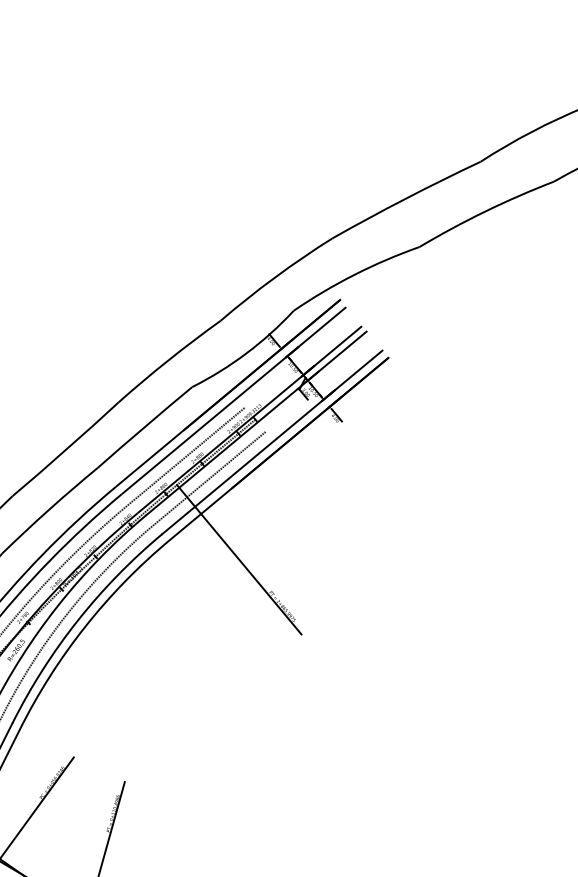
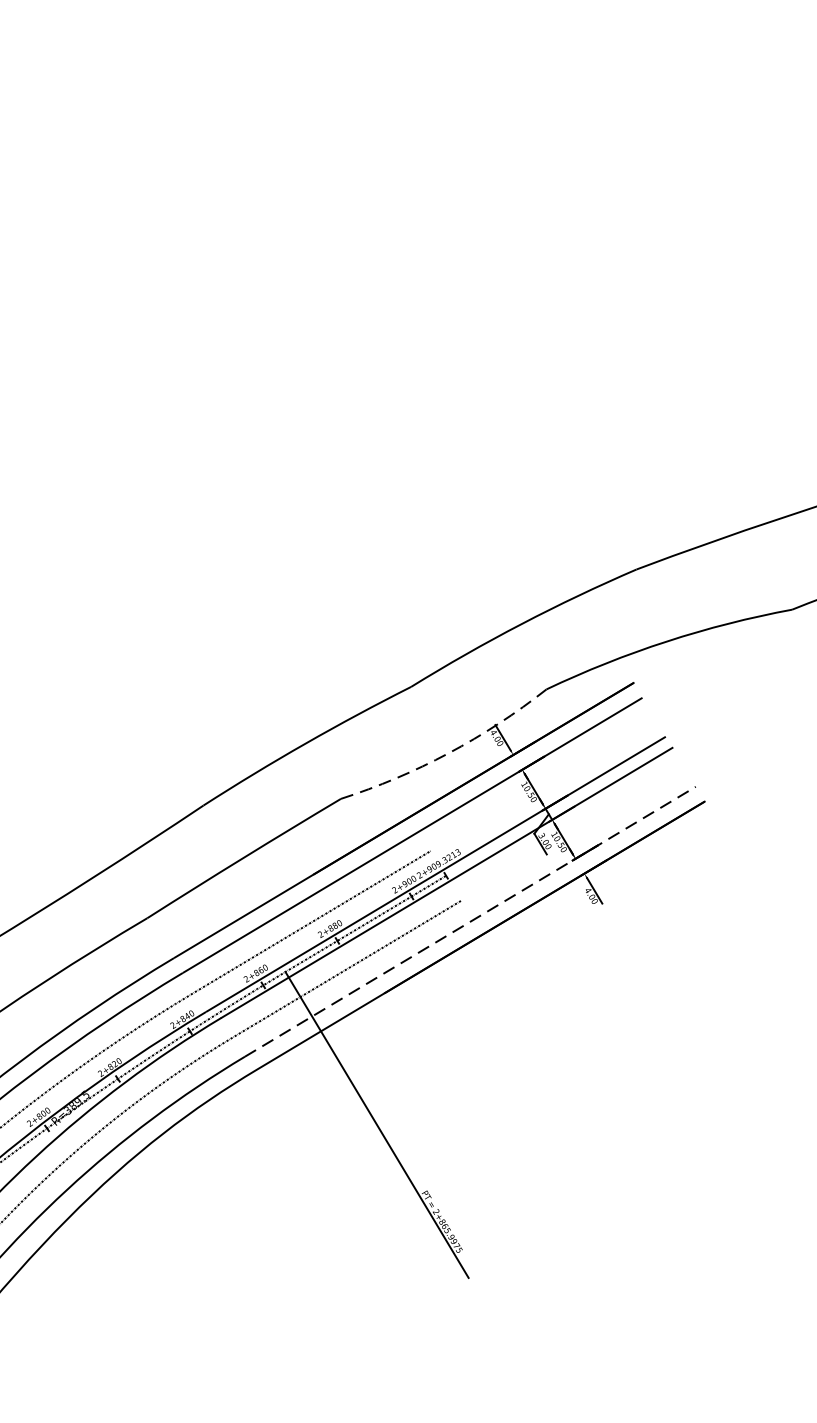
arc: (246, 353) -> (448, 753), solid -> dashed
line: (272, 442) -> (470, 922), solid -> dashed

